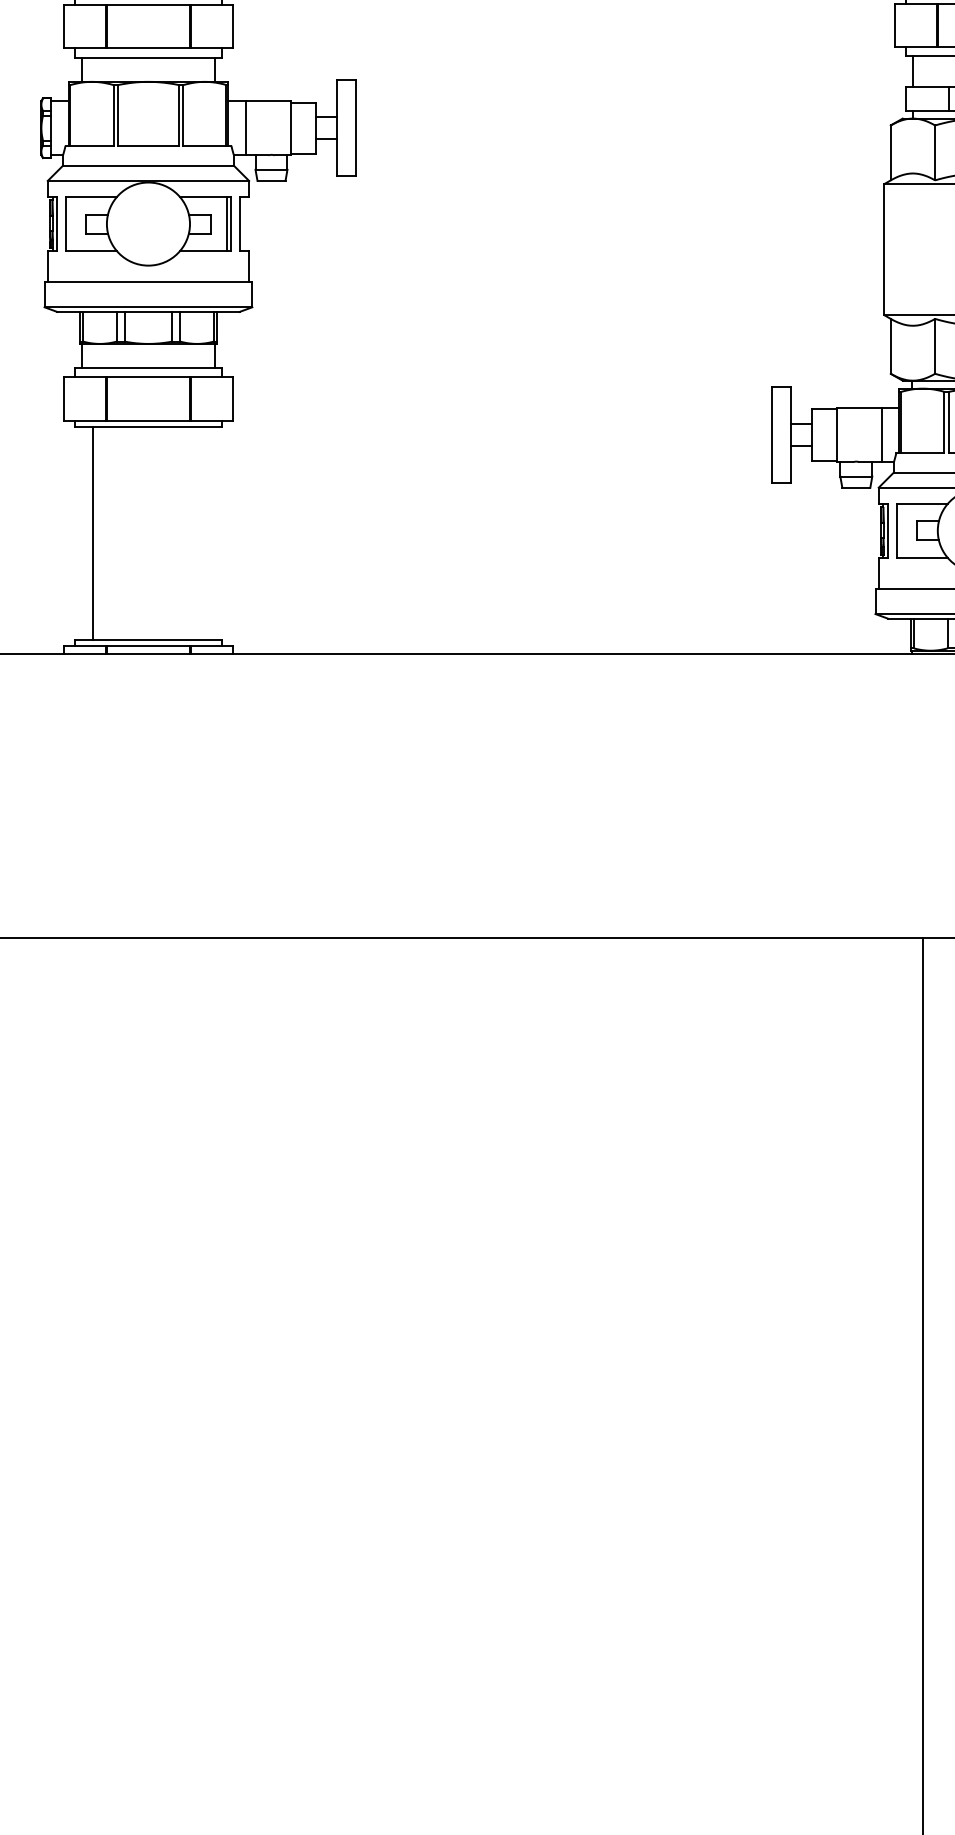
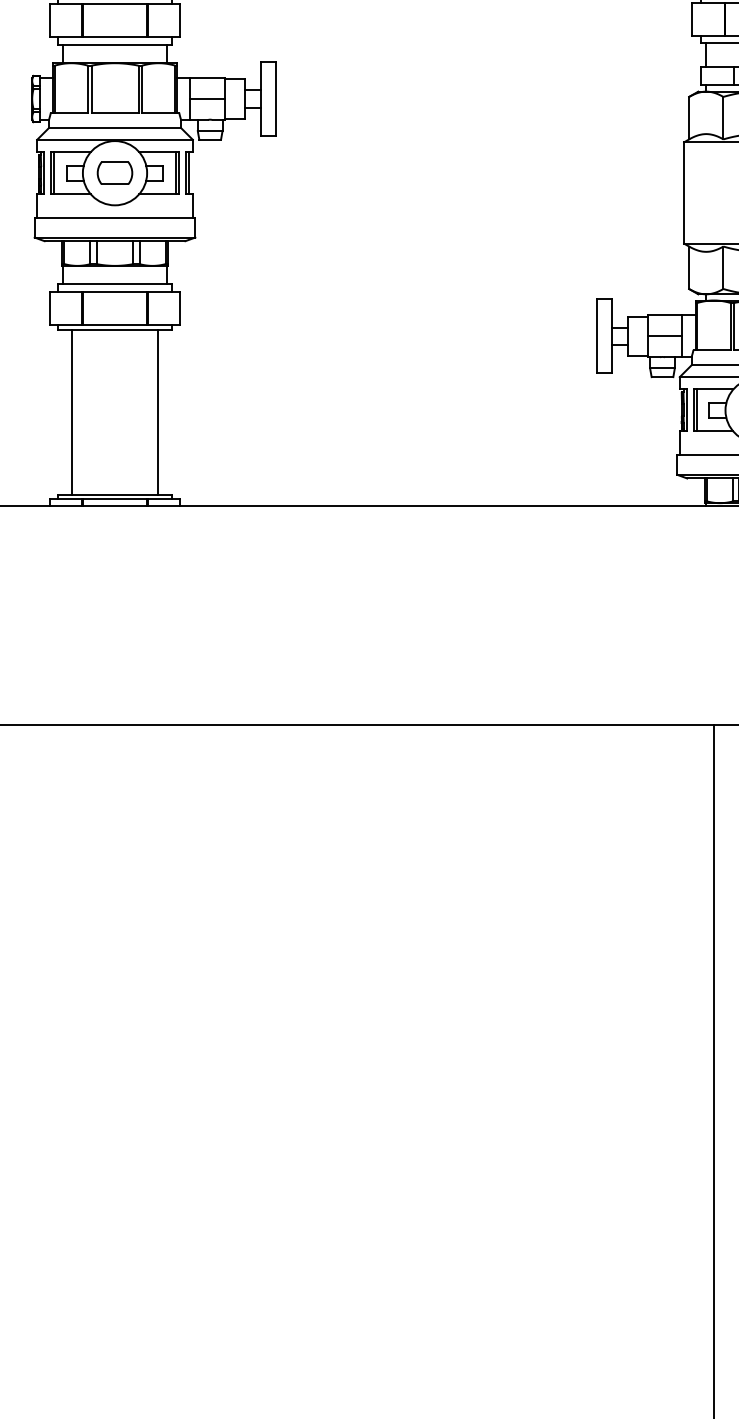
line: (267, 128) -> (207, 99), added
line: (69, 223) -> (53, 172), added
part: (148, 223) -> (115, 172), added
line: (244, 223) -> (189, 172), added
line: (859, 435) -> (664, 336), added
line: (900, 530) -> (696, 410), added
line: (204, 533) -> (158, 412), added

